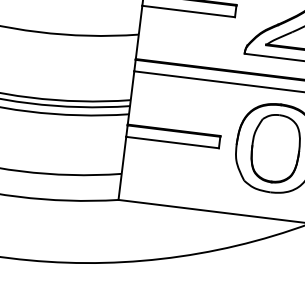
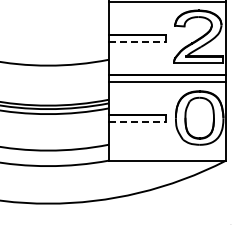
line: (189, 12) -> (137, 42), solid -> dashed
line: (172, 143) -> (137, 122), solid -> dashed

